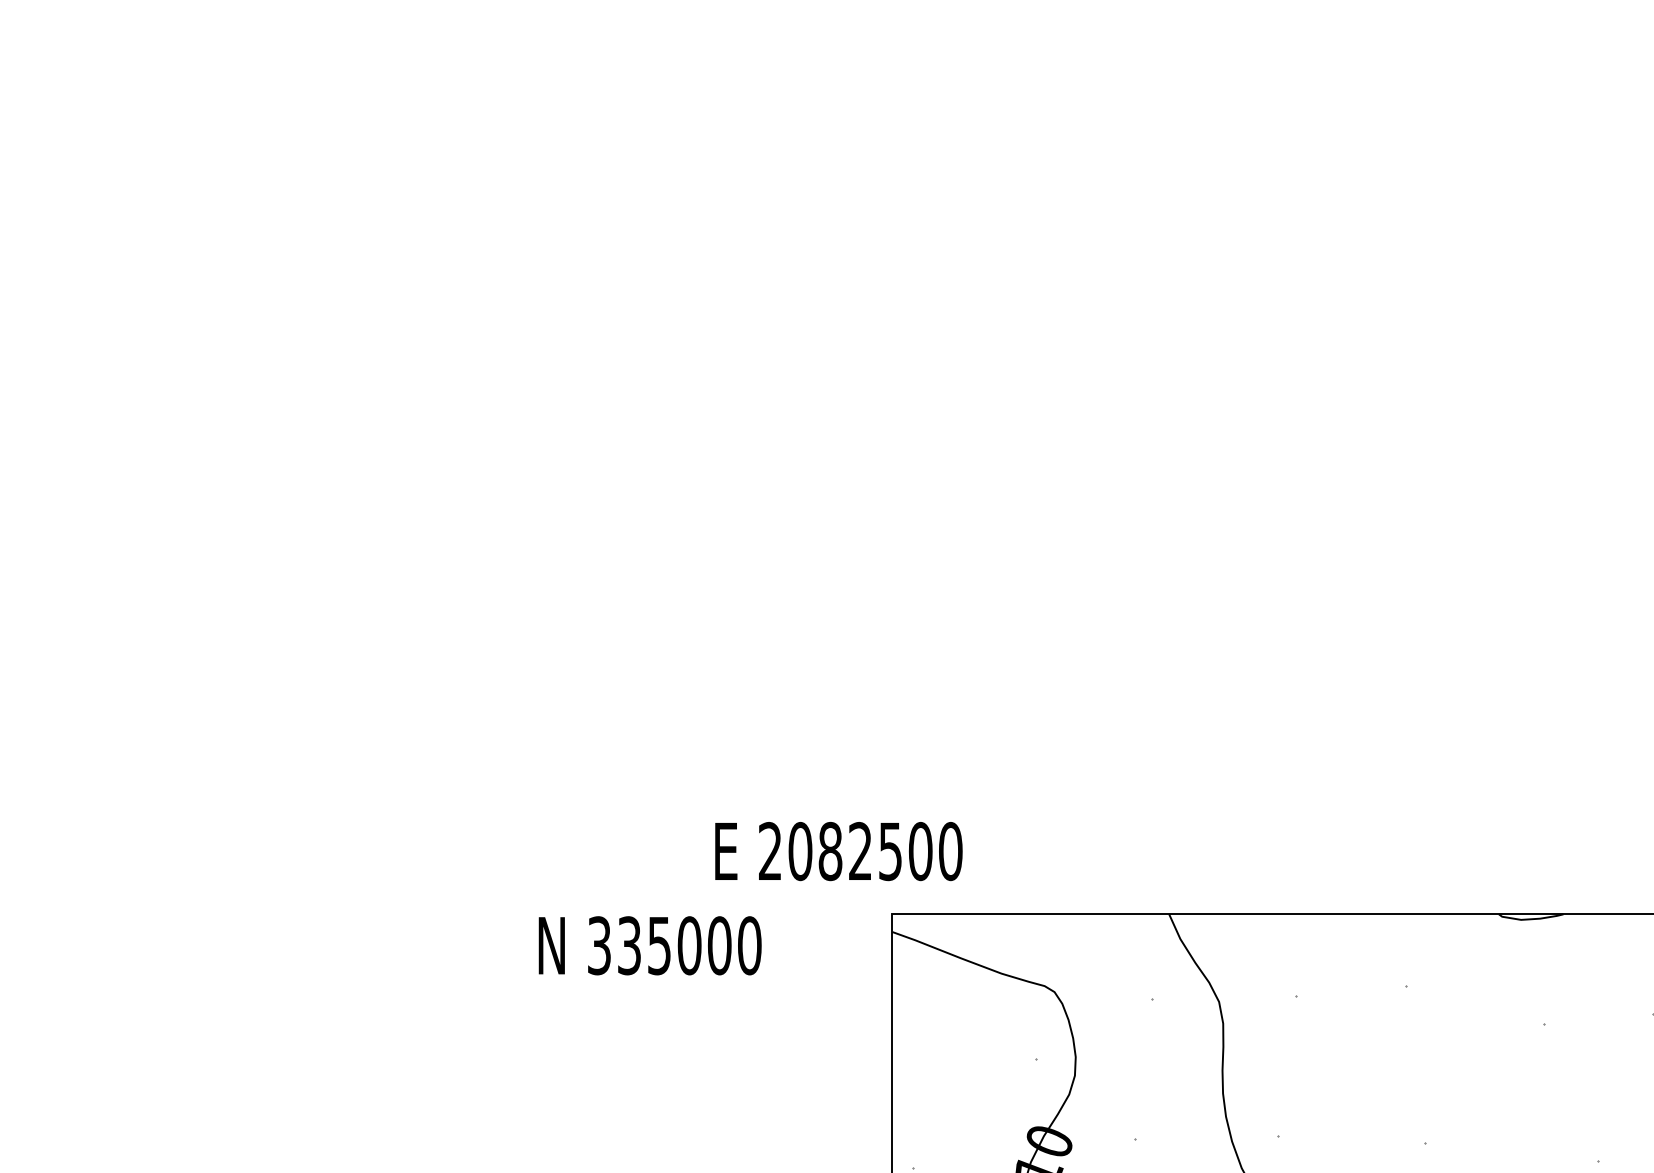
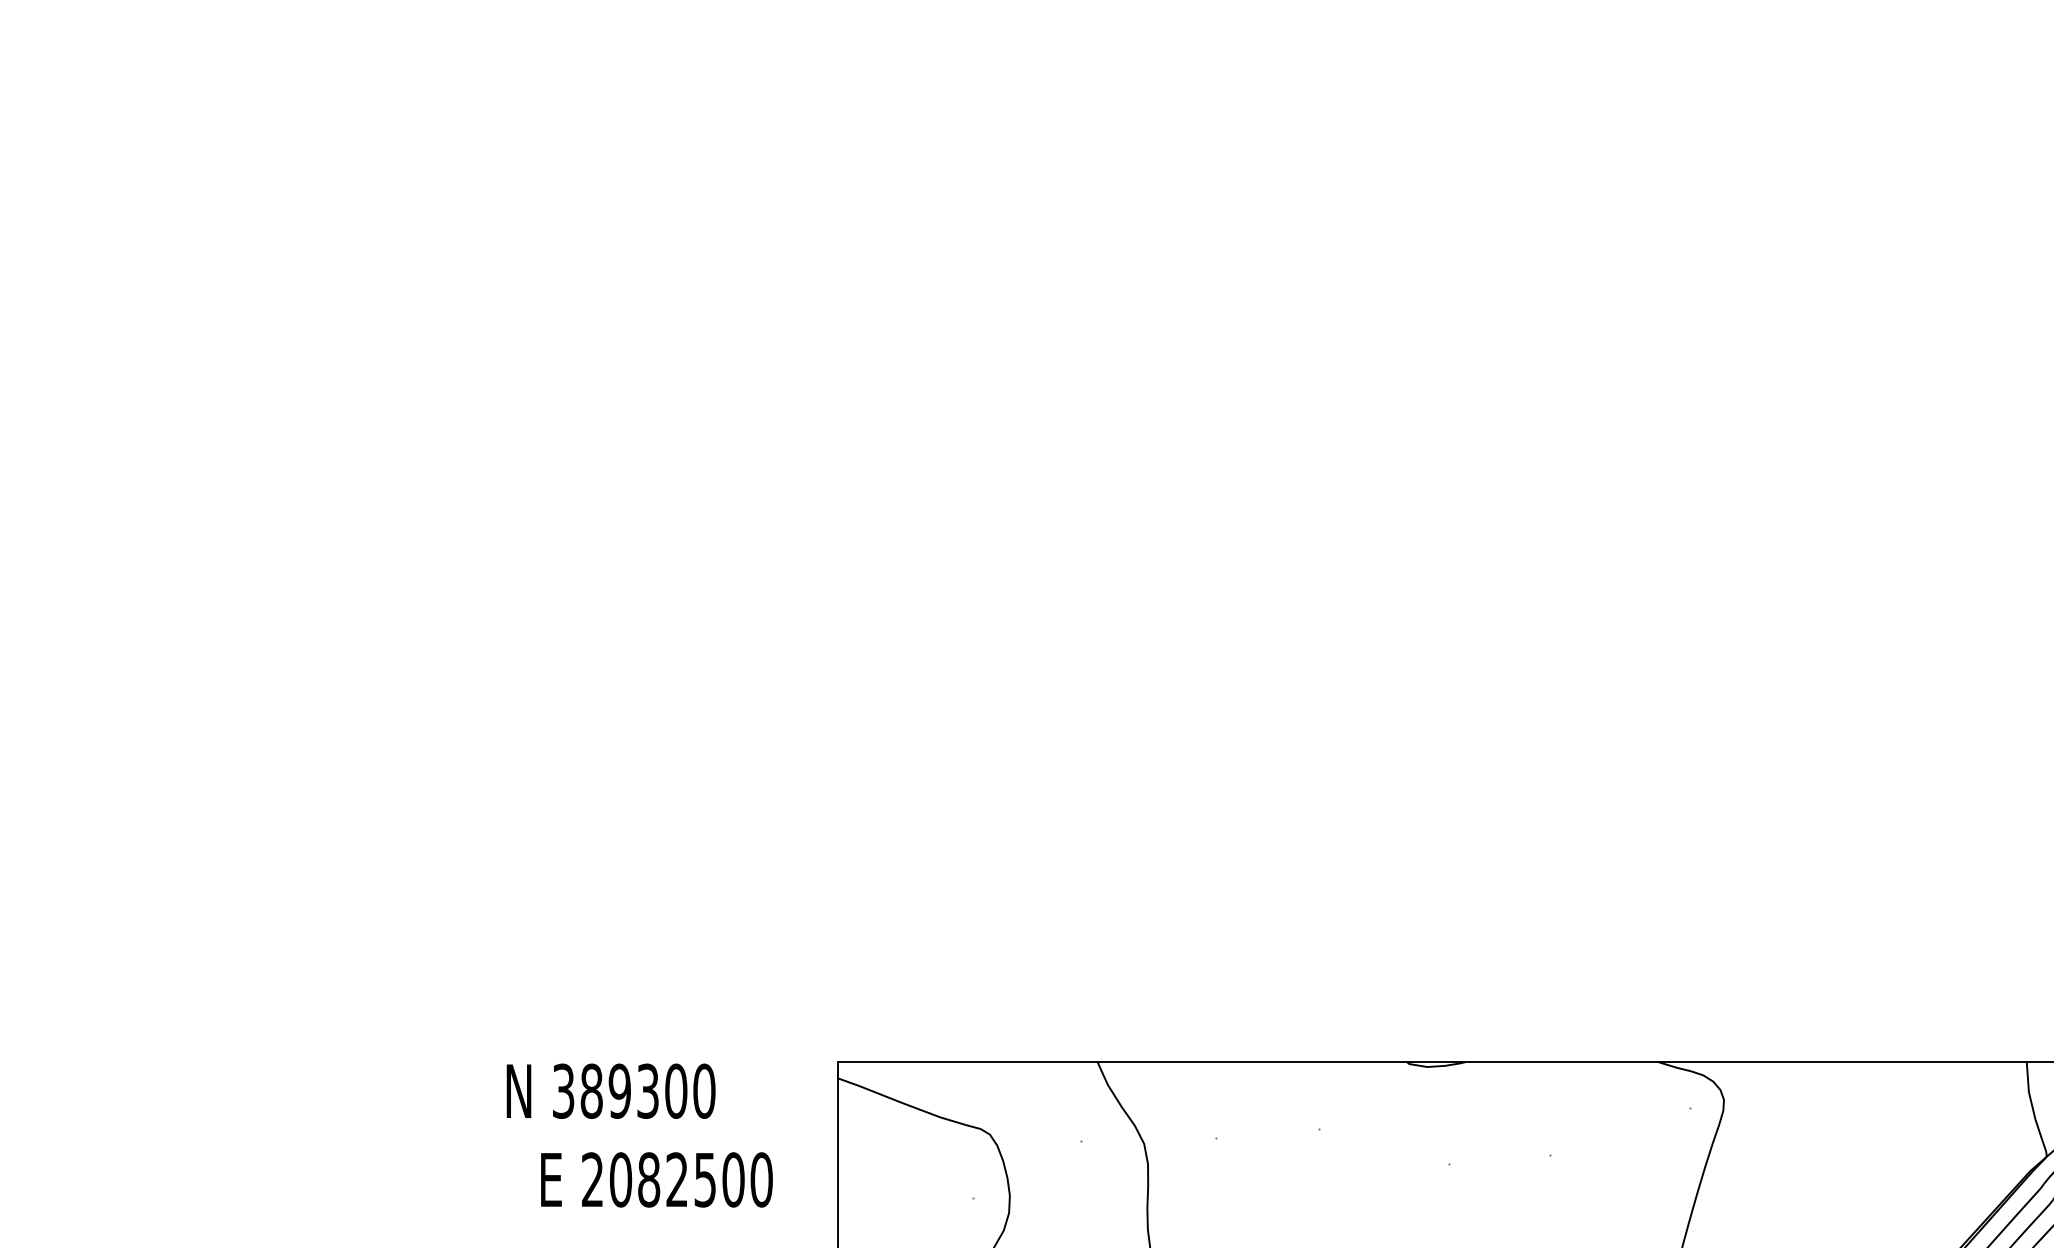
text: (838, 851) -> (656, 1179), moved
text: (659, 944) -> (619, 1090), 335000 -> 389300

